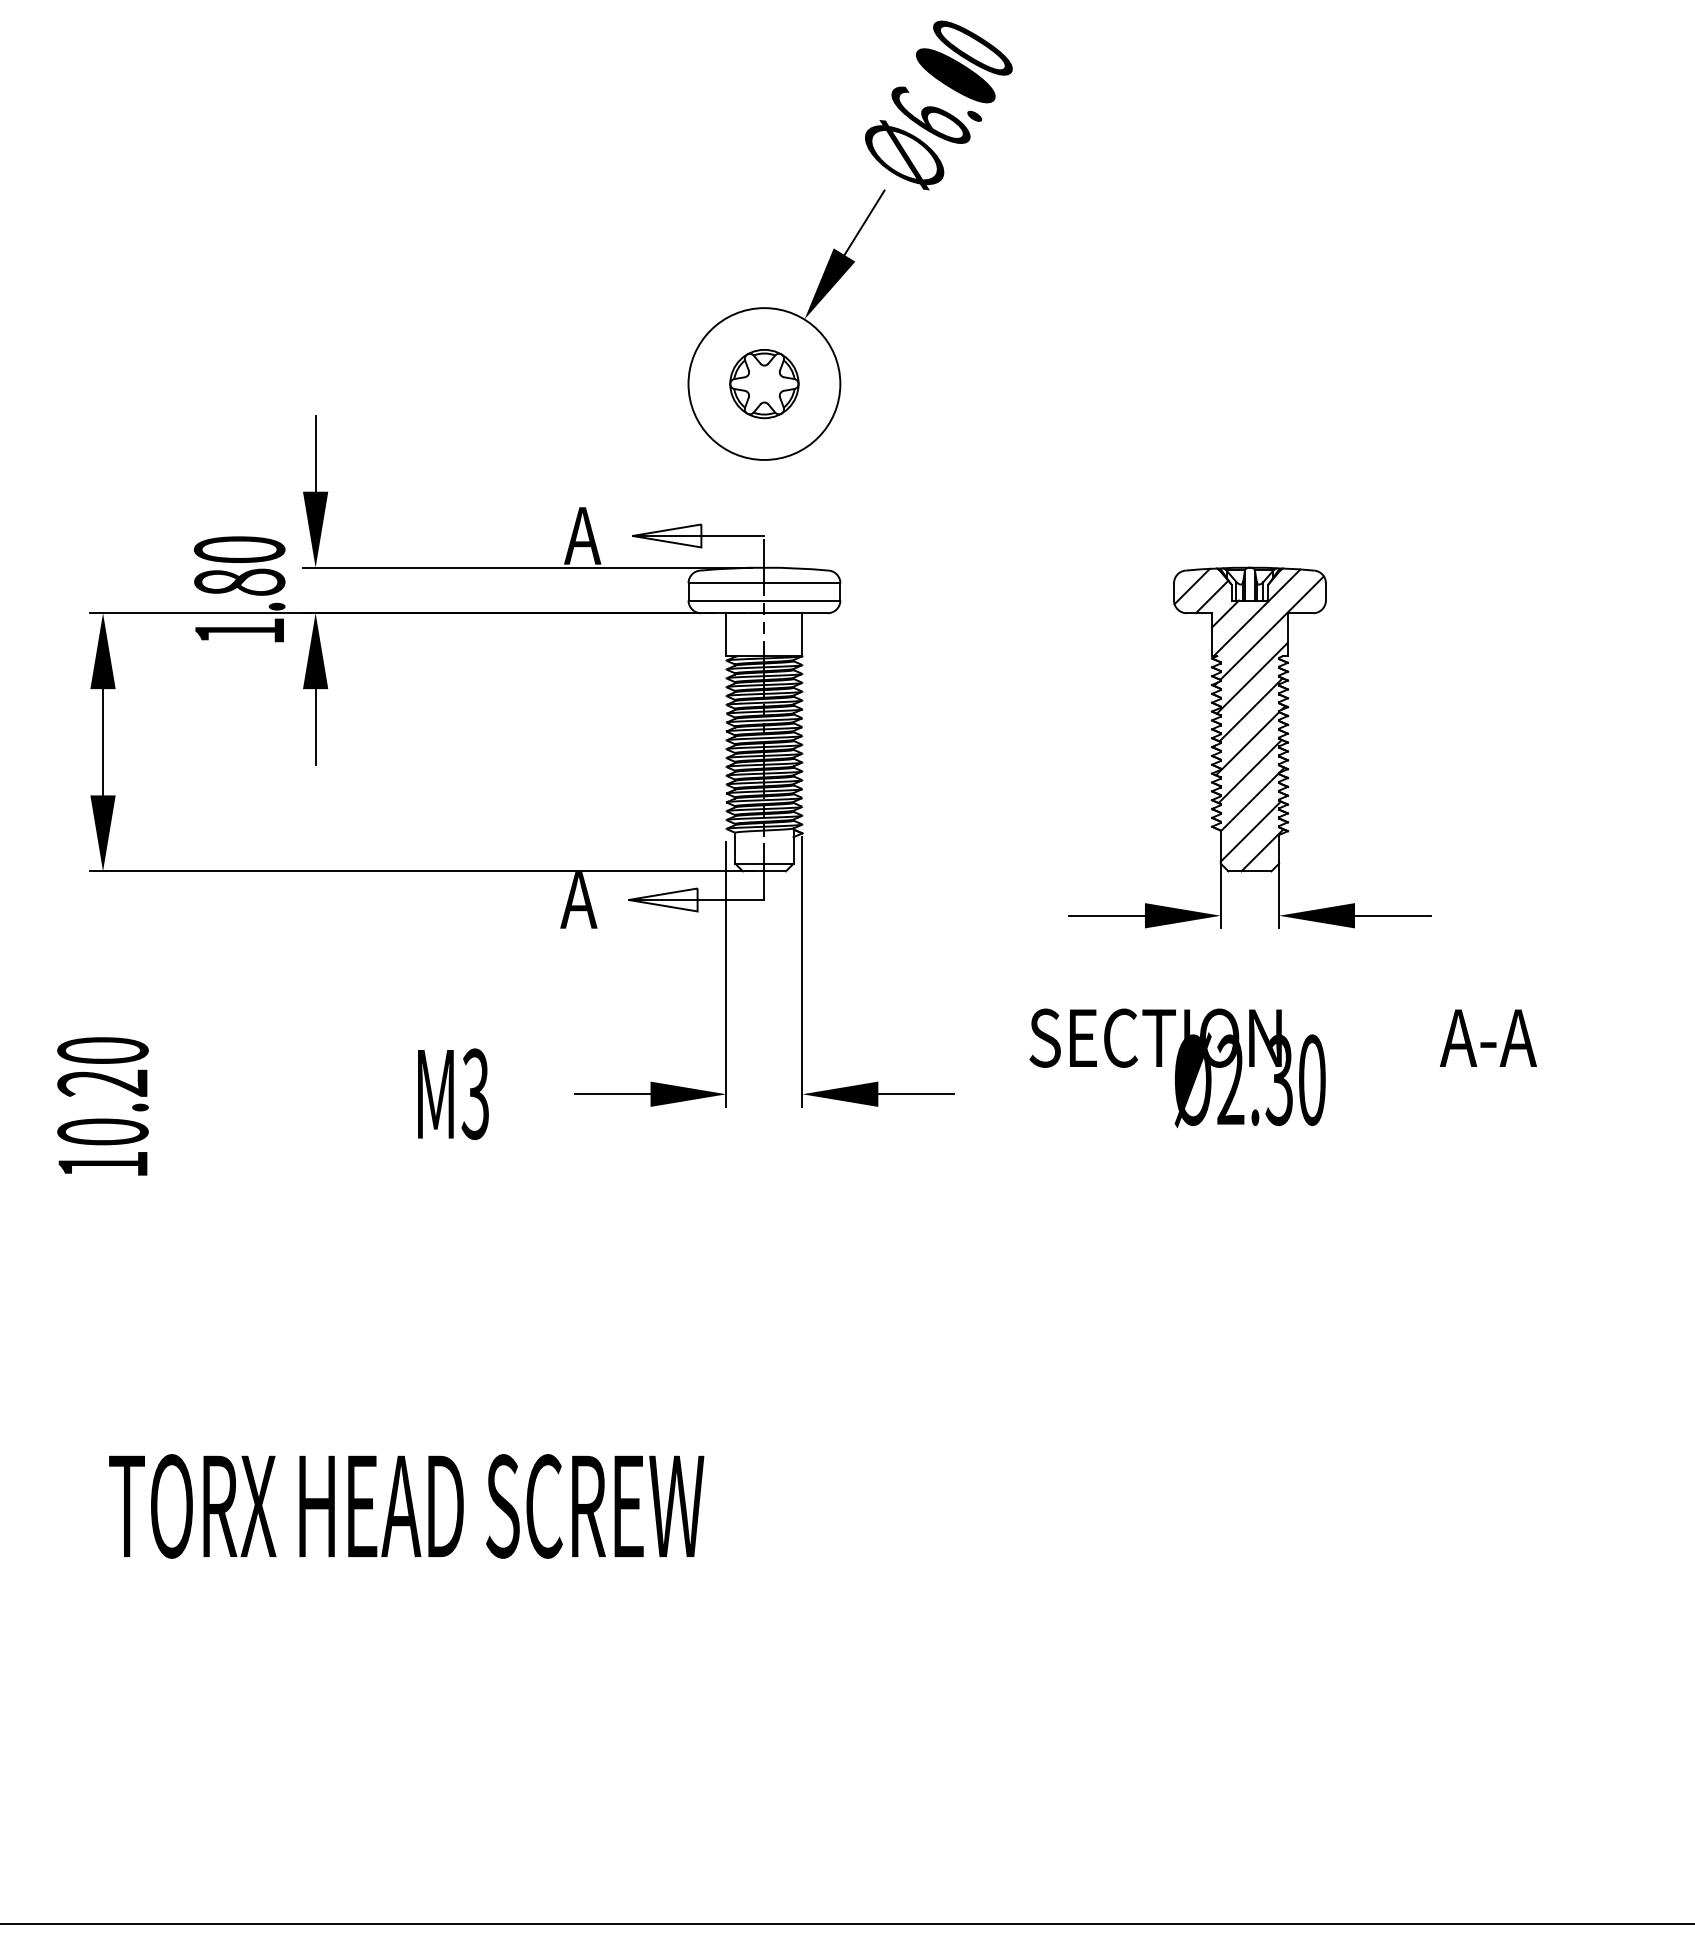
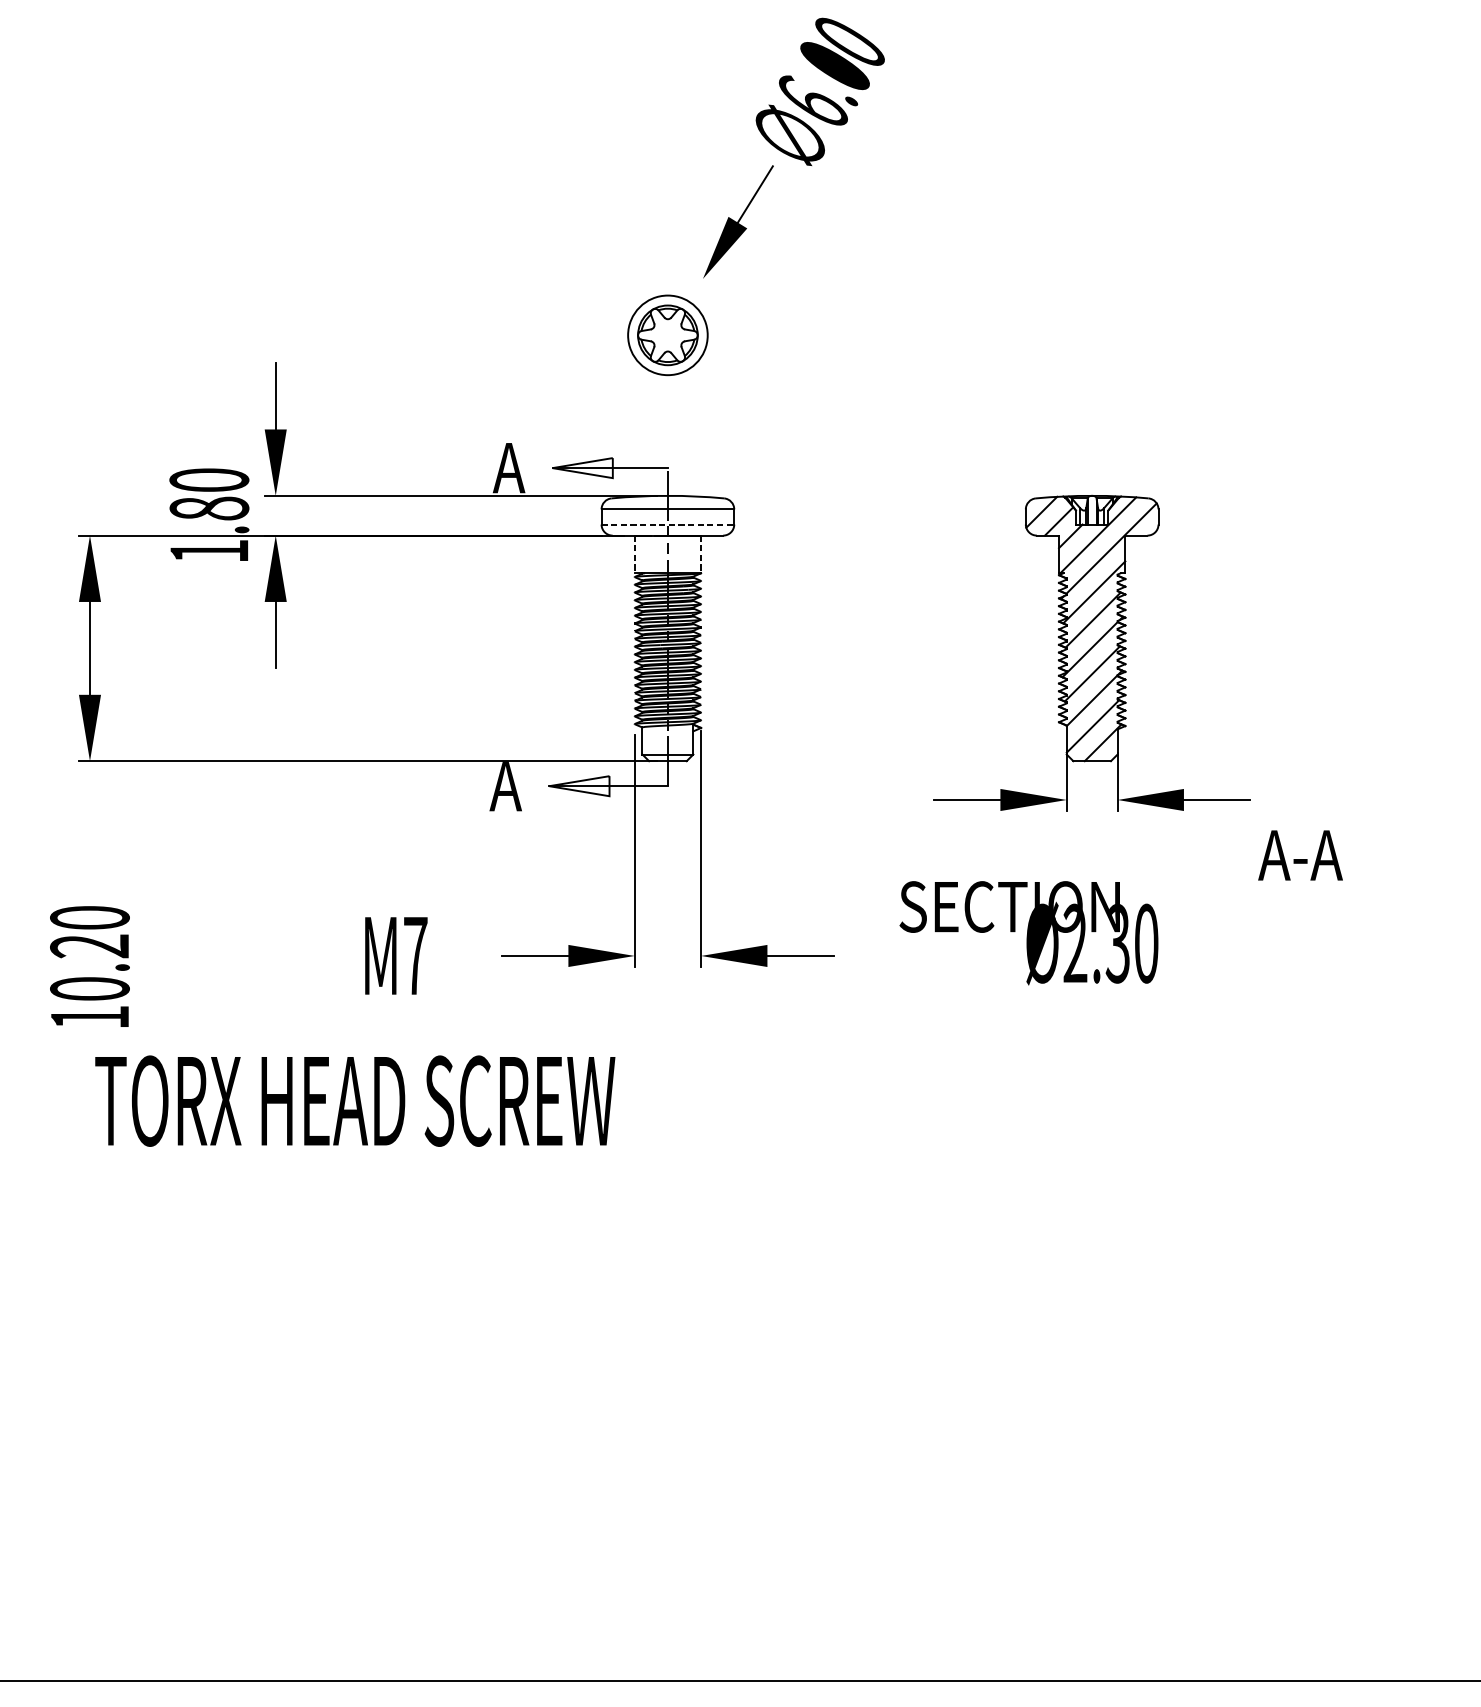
circle: (764, 383) -> (667, 334), size x0.6
line: (764, 600) -> (667, 524), solid -> dashed
line: (726, 634) -> (634, 554), solid -> dashed
line: (802, 634) -> (701, 554), solid -> dashed
text: (1488, 1037) -> (1300, 854), moved
text: (475, 1094) -> (415, 956), M3 -> M7
text: (406, 1506) -> (355, 1101), moved

